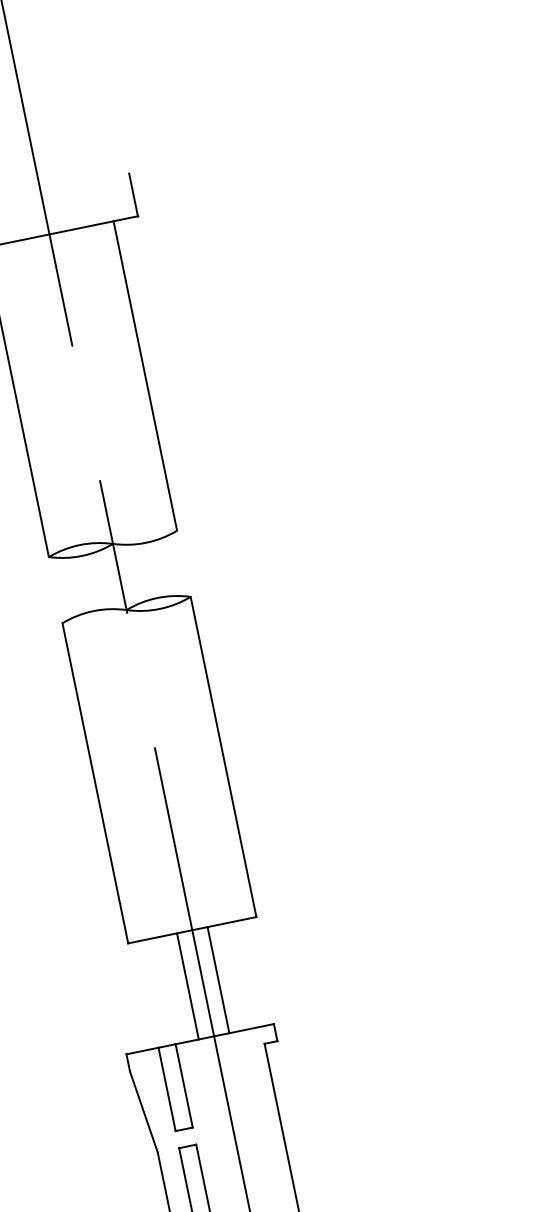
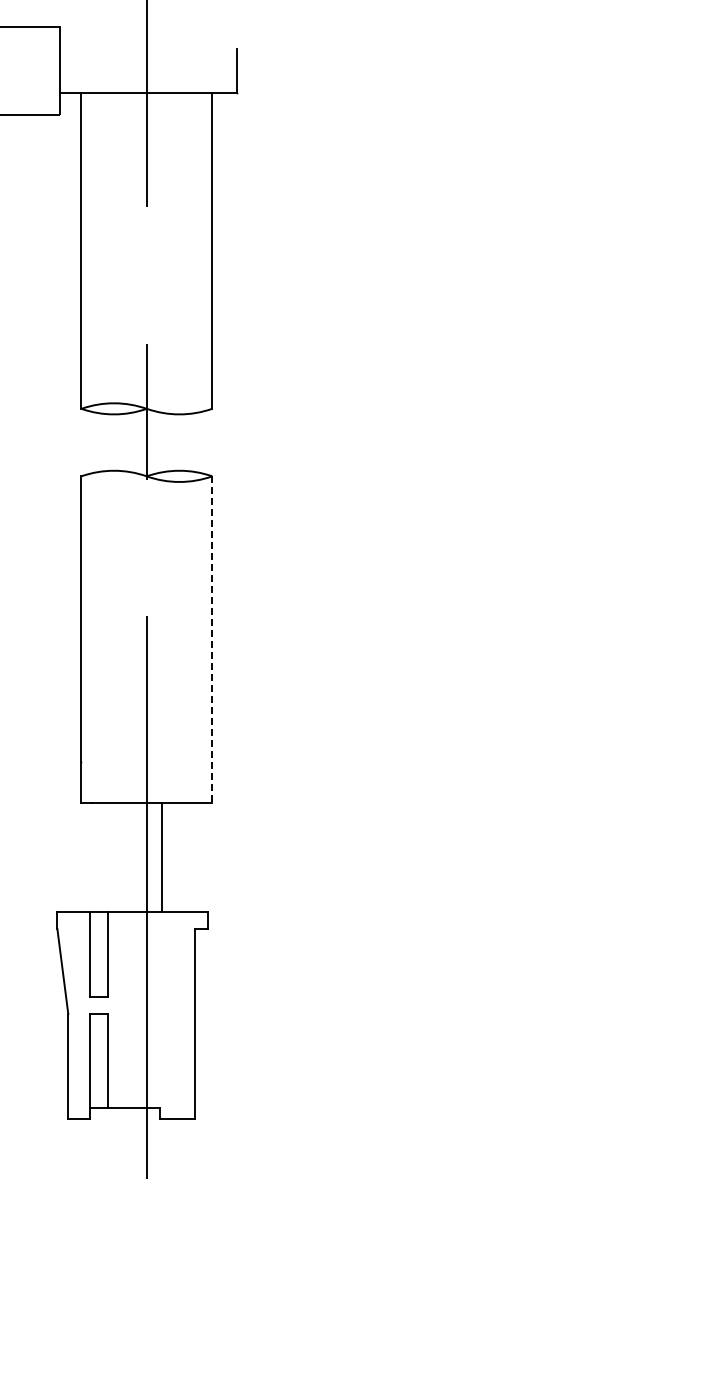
line: (223, 757) -> (212, 640), solid -> dashed
line: (188, 986) -> (131, 857), removed

